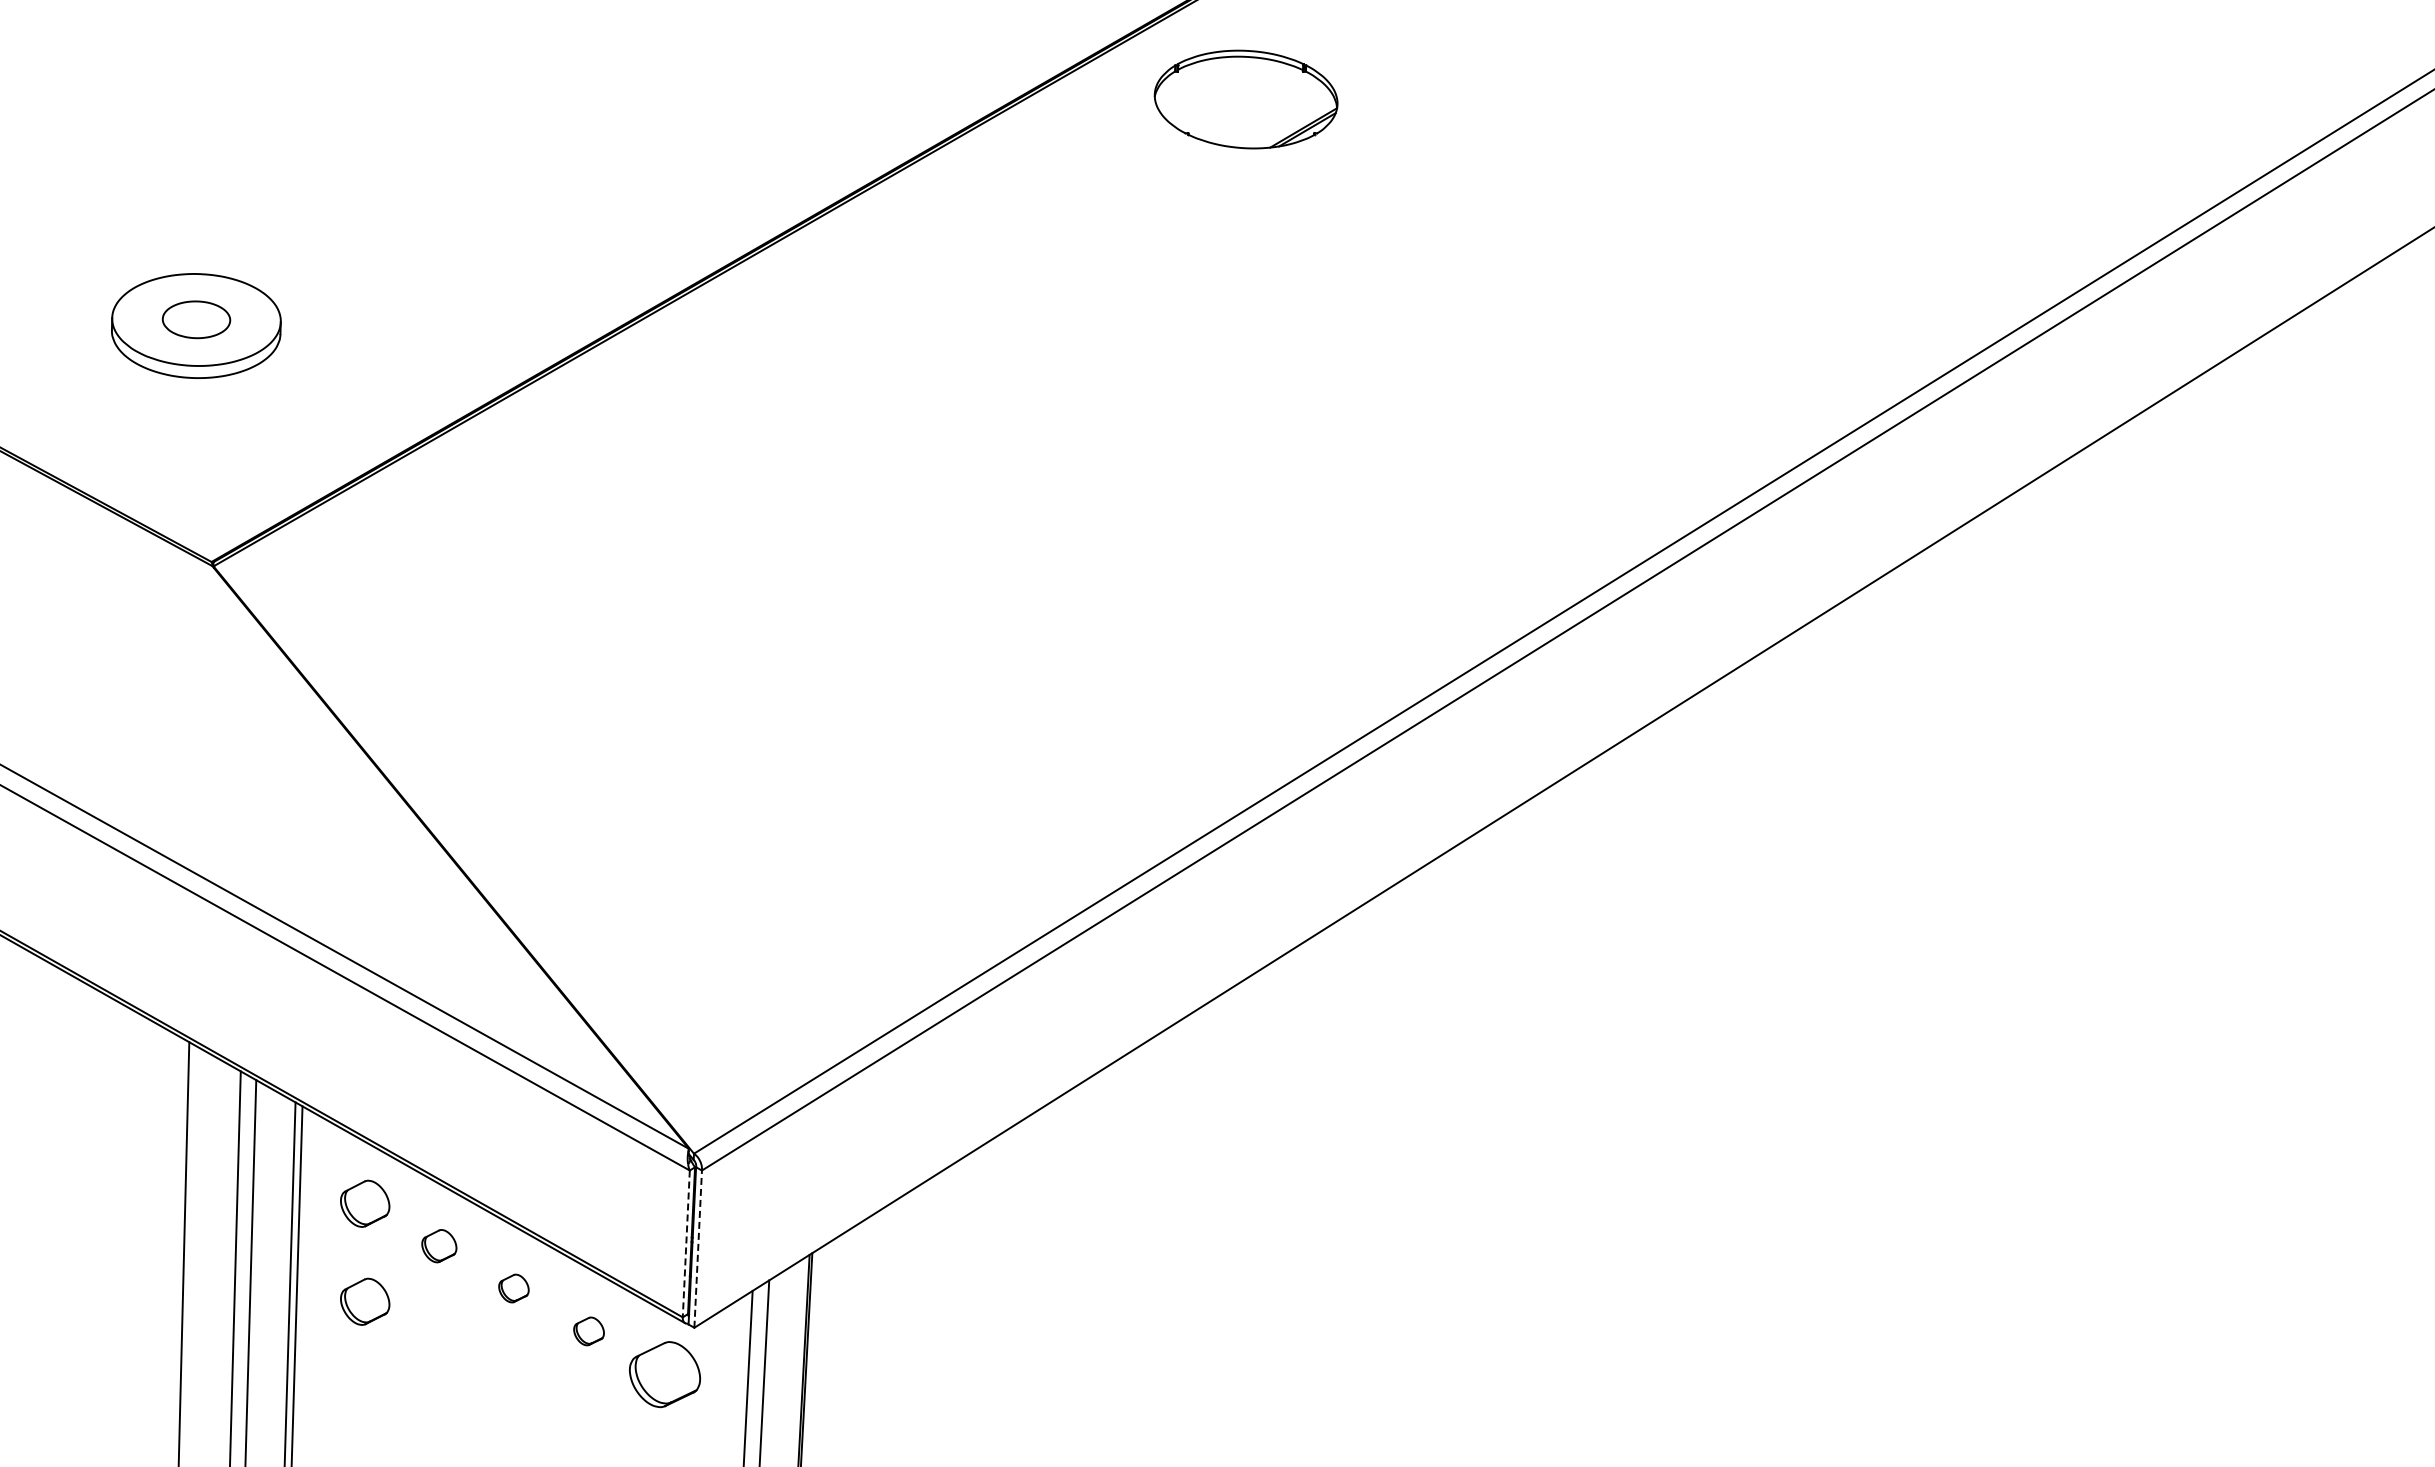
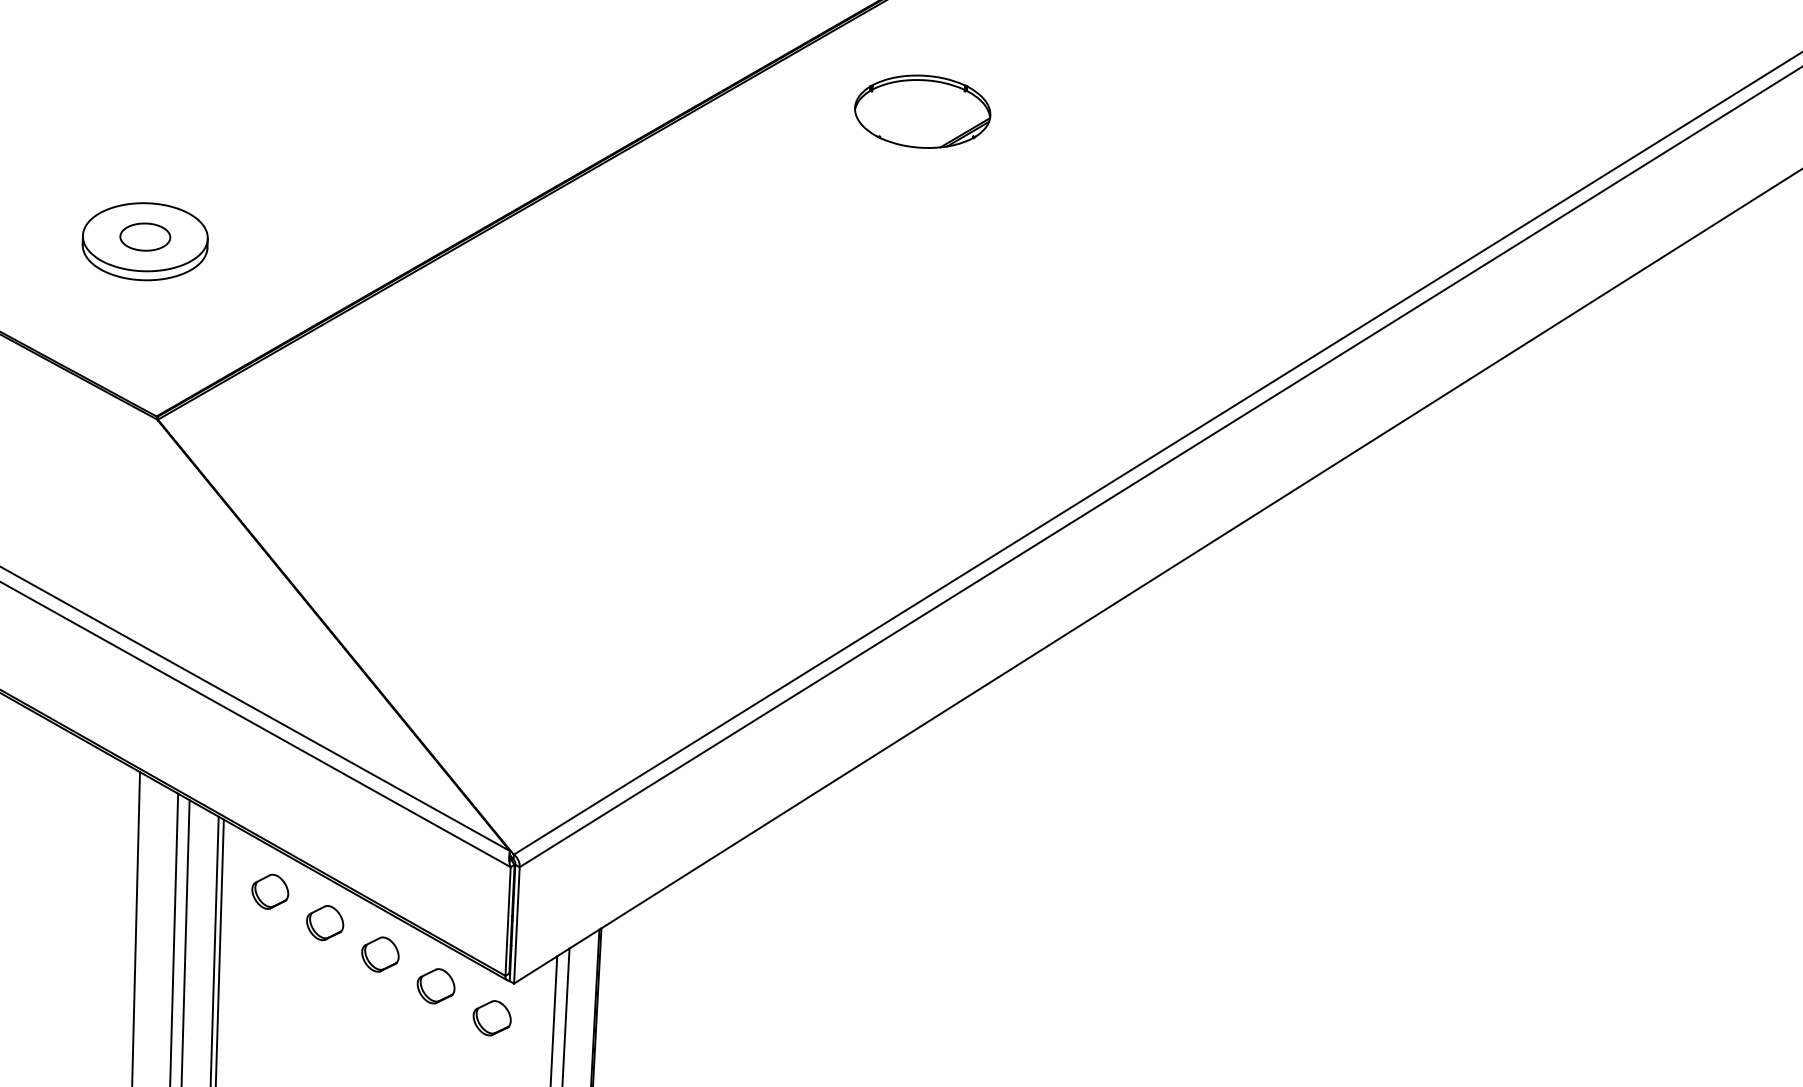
part: (1245, 99) -> (922, 111), moved
line: (686, 1244) -> (508, 921), dashed -> solid
part: (439, 1246) -> (325, 923), size x1.43
line: (698, 1249) -> (517, 925), dashed -> solid
part: (513, 1288) -> (380, 954), size x1.67
part: (365, 1301) -> (270, 964), removed
part: (588, 1331) -> (435, 986), size x1.67
part: (664, 1374) -> (491, 1018), size x0.71

